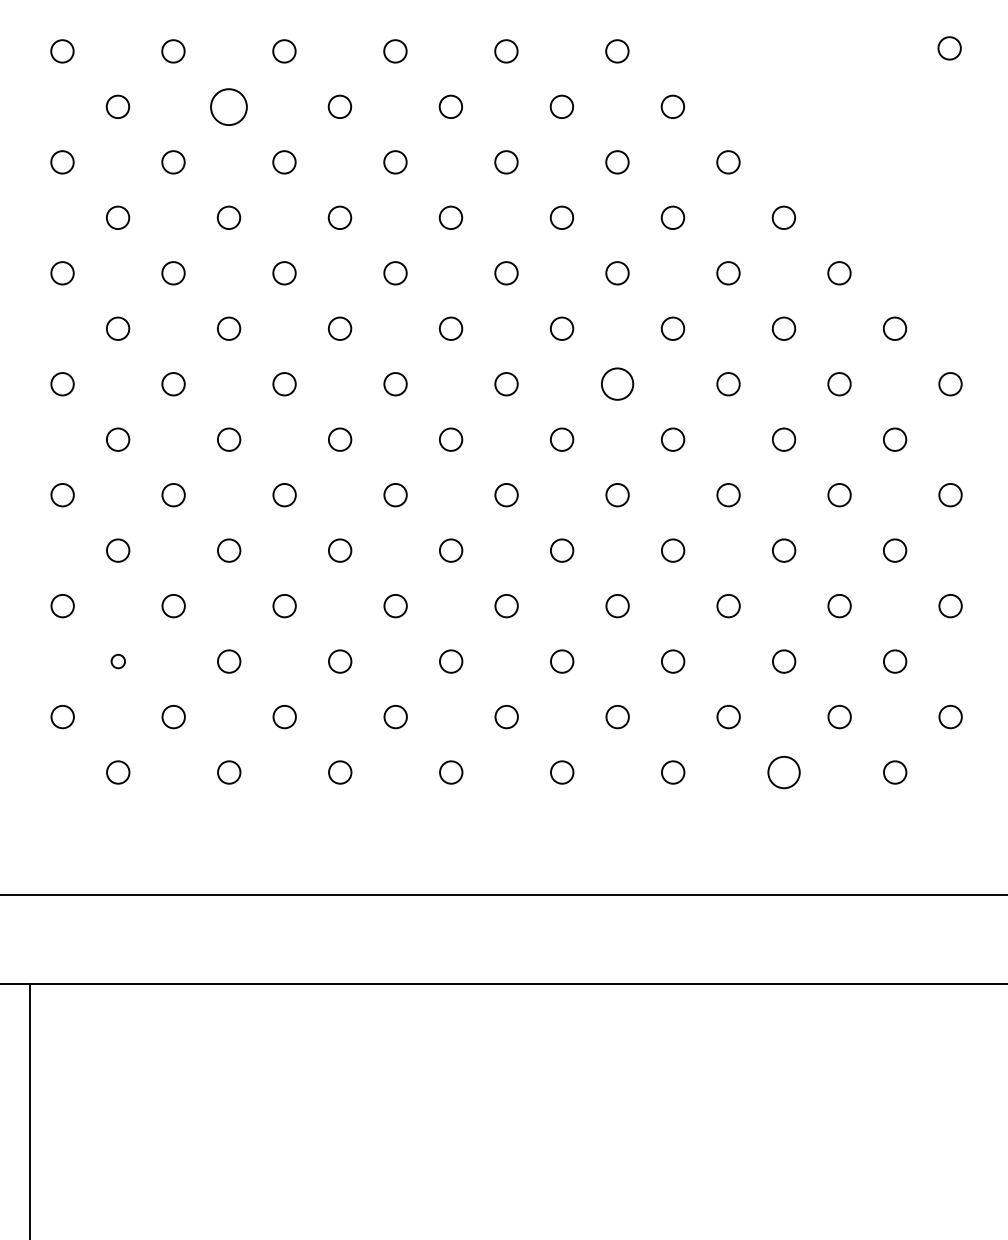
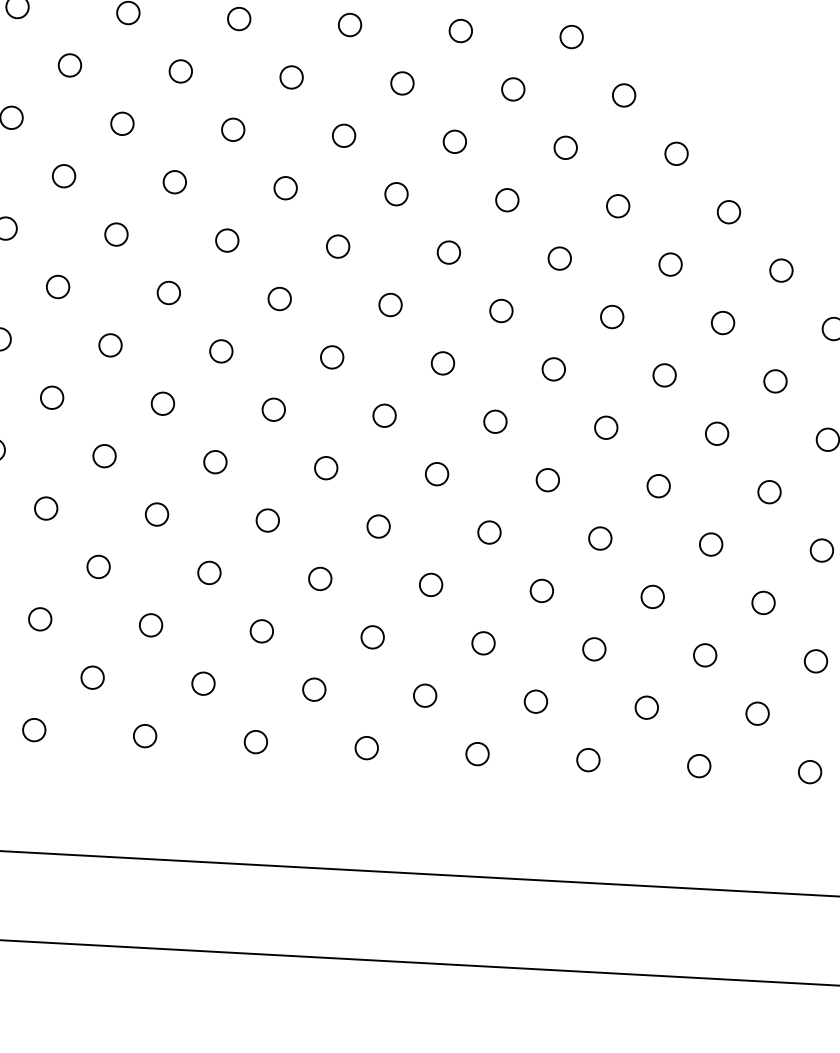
circle: (228, 106) -> (180, 71), size x0.62
circle: (617, 384) -> (553, 369), size x0.71
circle: (118, 661) -> (40, 619), size x1.67
circle: (784, 772) -> (699, 766), size x0.71

